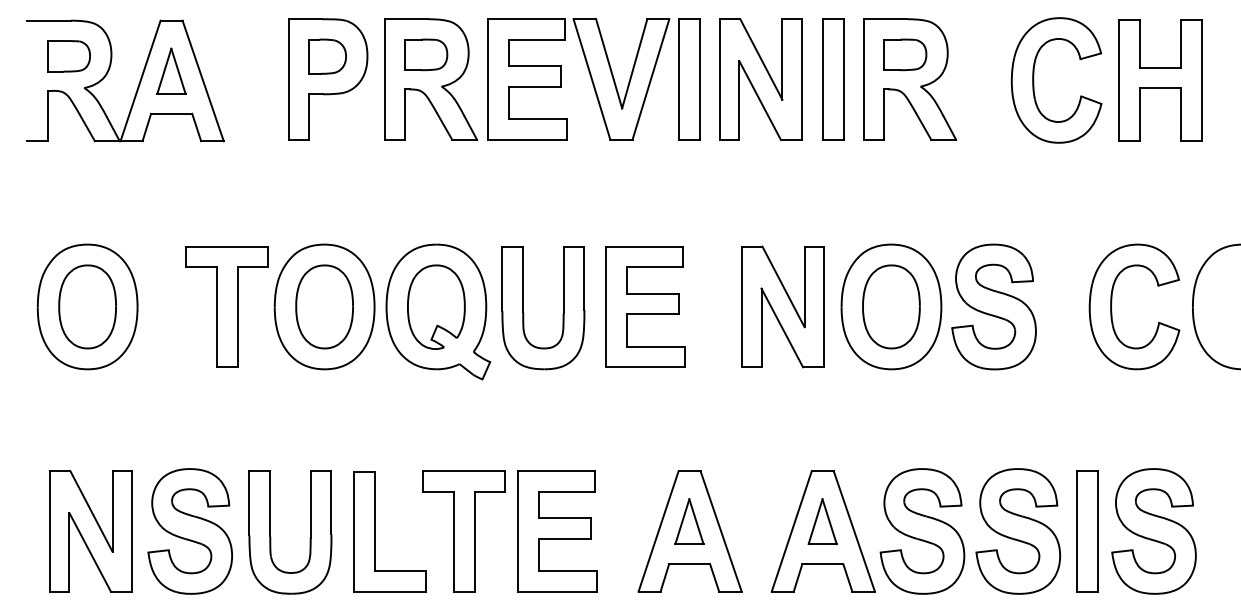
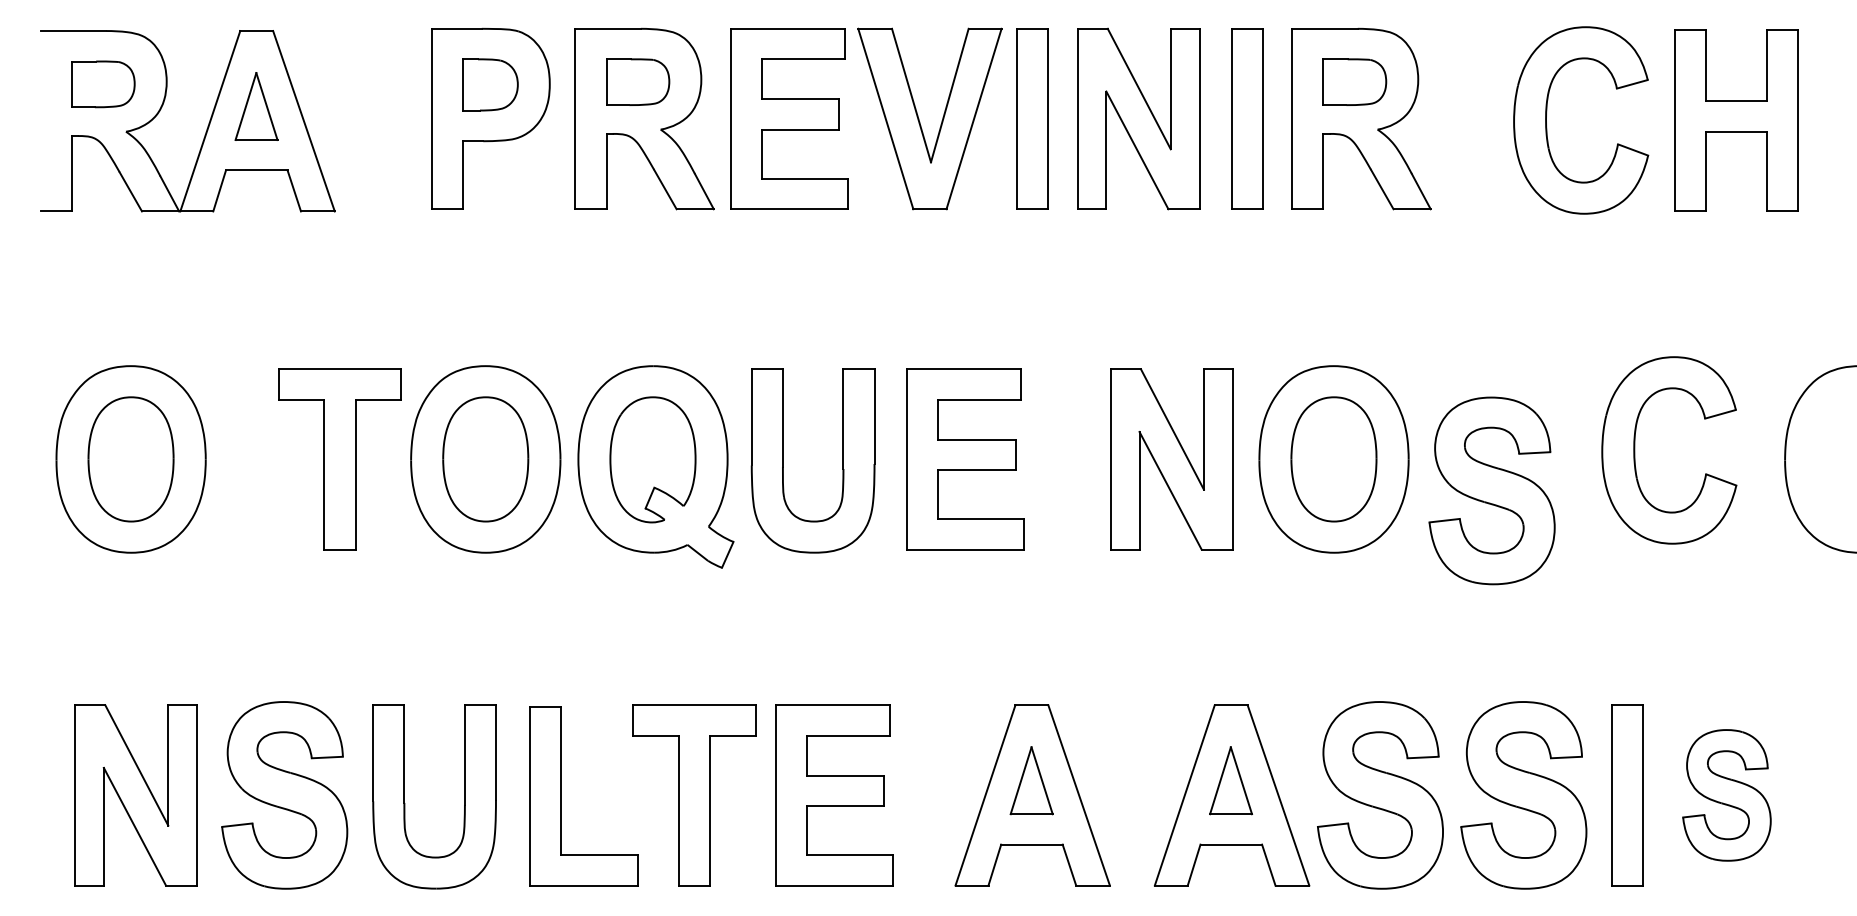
part: (1112, 302) -> (1636, 443), moved
part: (993, 306) -> (1491, 490), moved
part: (1153, 531) -> (1726, 795), size x0.7

